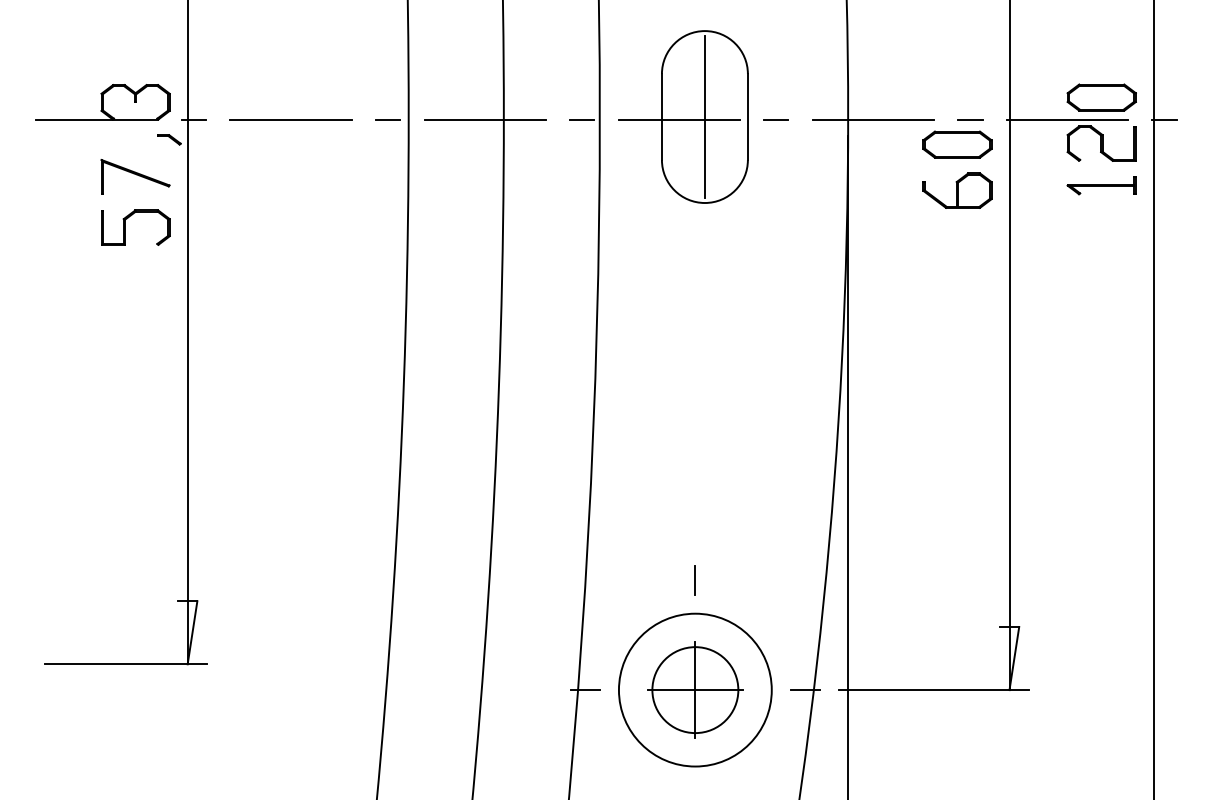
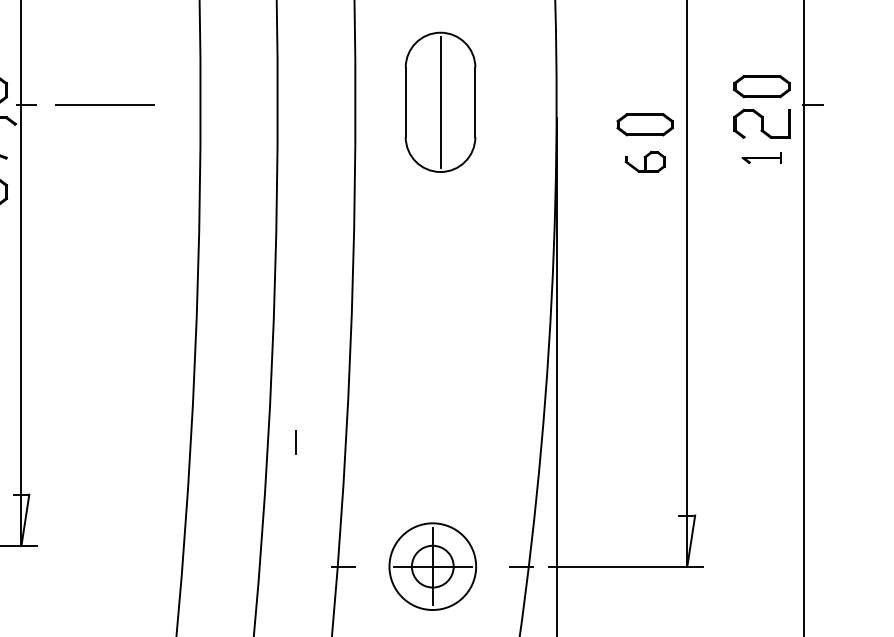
line: (388, 119) -> (184, 104), removed
line: (484, 119) -> (261, 104), removed
line: (582, 119) -> (341, 104), removed
line: (678, 119) -> (419, 104), removed
line: (776, 119) -> (498, 104), removed
line: (873, 119) -> (577, 104), removed
line: (970, 119) -> (655, 104), removed
line: (1067, 119) -> (734, 104), removed
part: (1101, 185) -> (761, 157), size x0.7
part: (957, 190) -> (645, 161), size x0.7
line: (694, 580) -> (295, 443), moved
circle: (694, 689) -> (432, 566), size x0.7
circle: (695, 690) -> (432, 566), size x0.6

